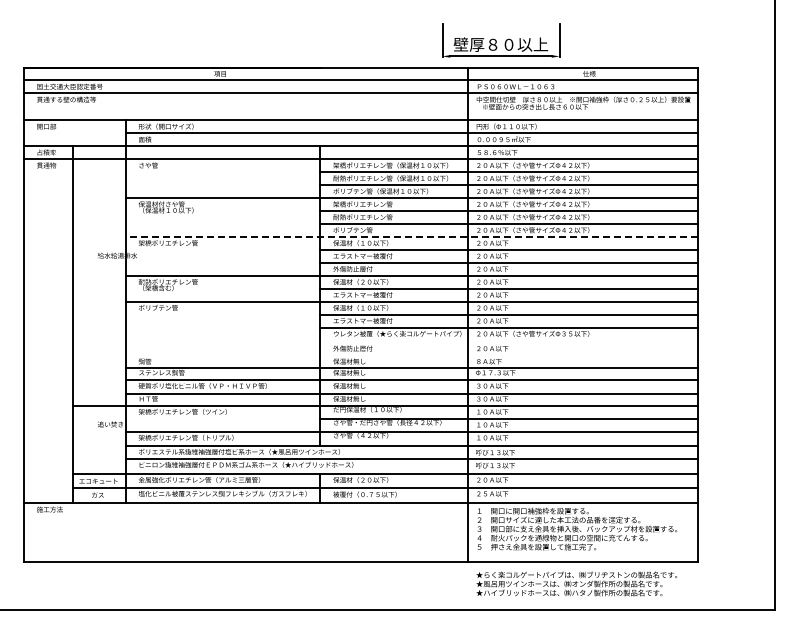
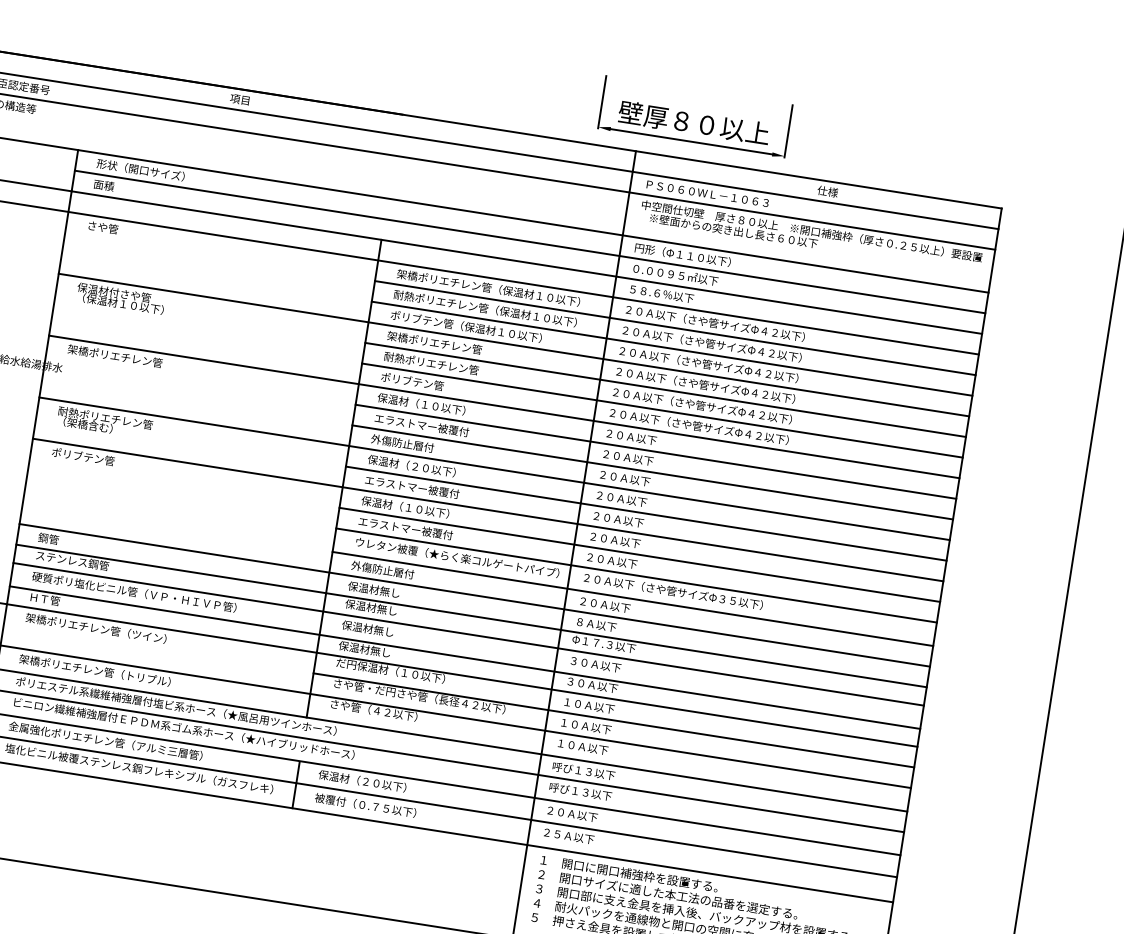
line: (411, 236) -> (504, 406), dashed -> solid
line: (508, 342) -> (632, 599), added
line: (411, 355) -> (474, 595), added

